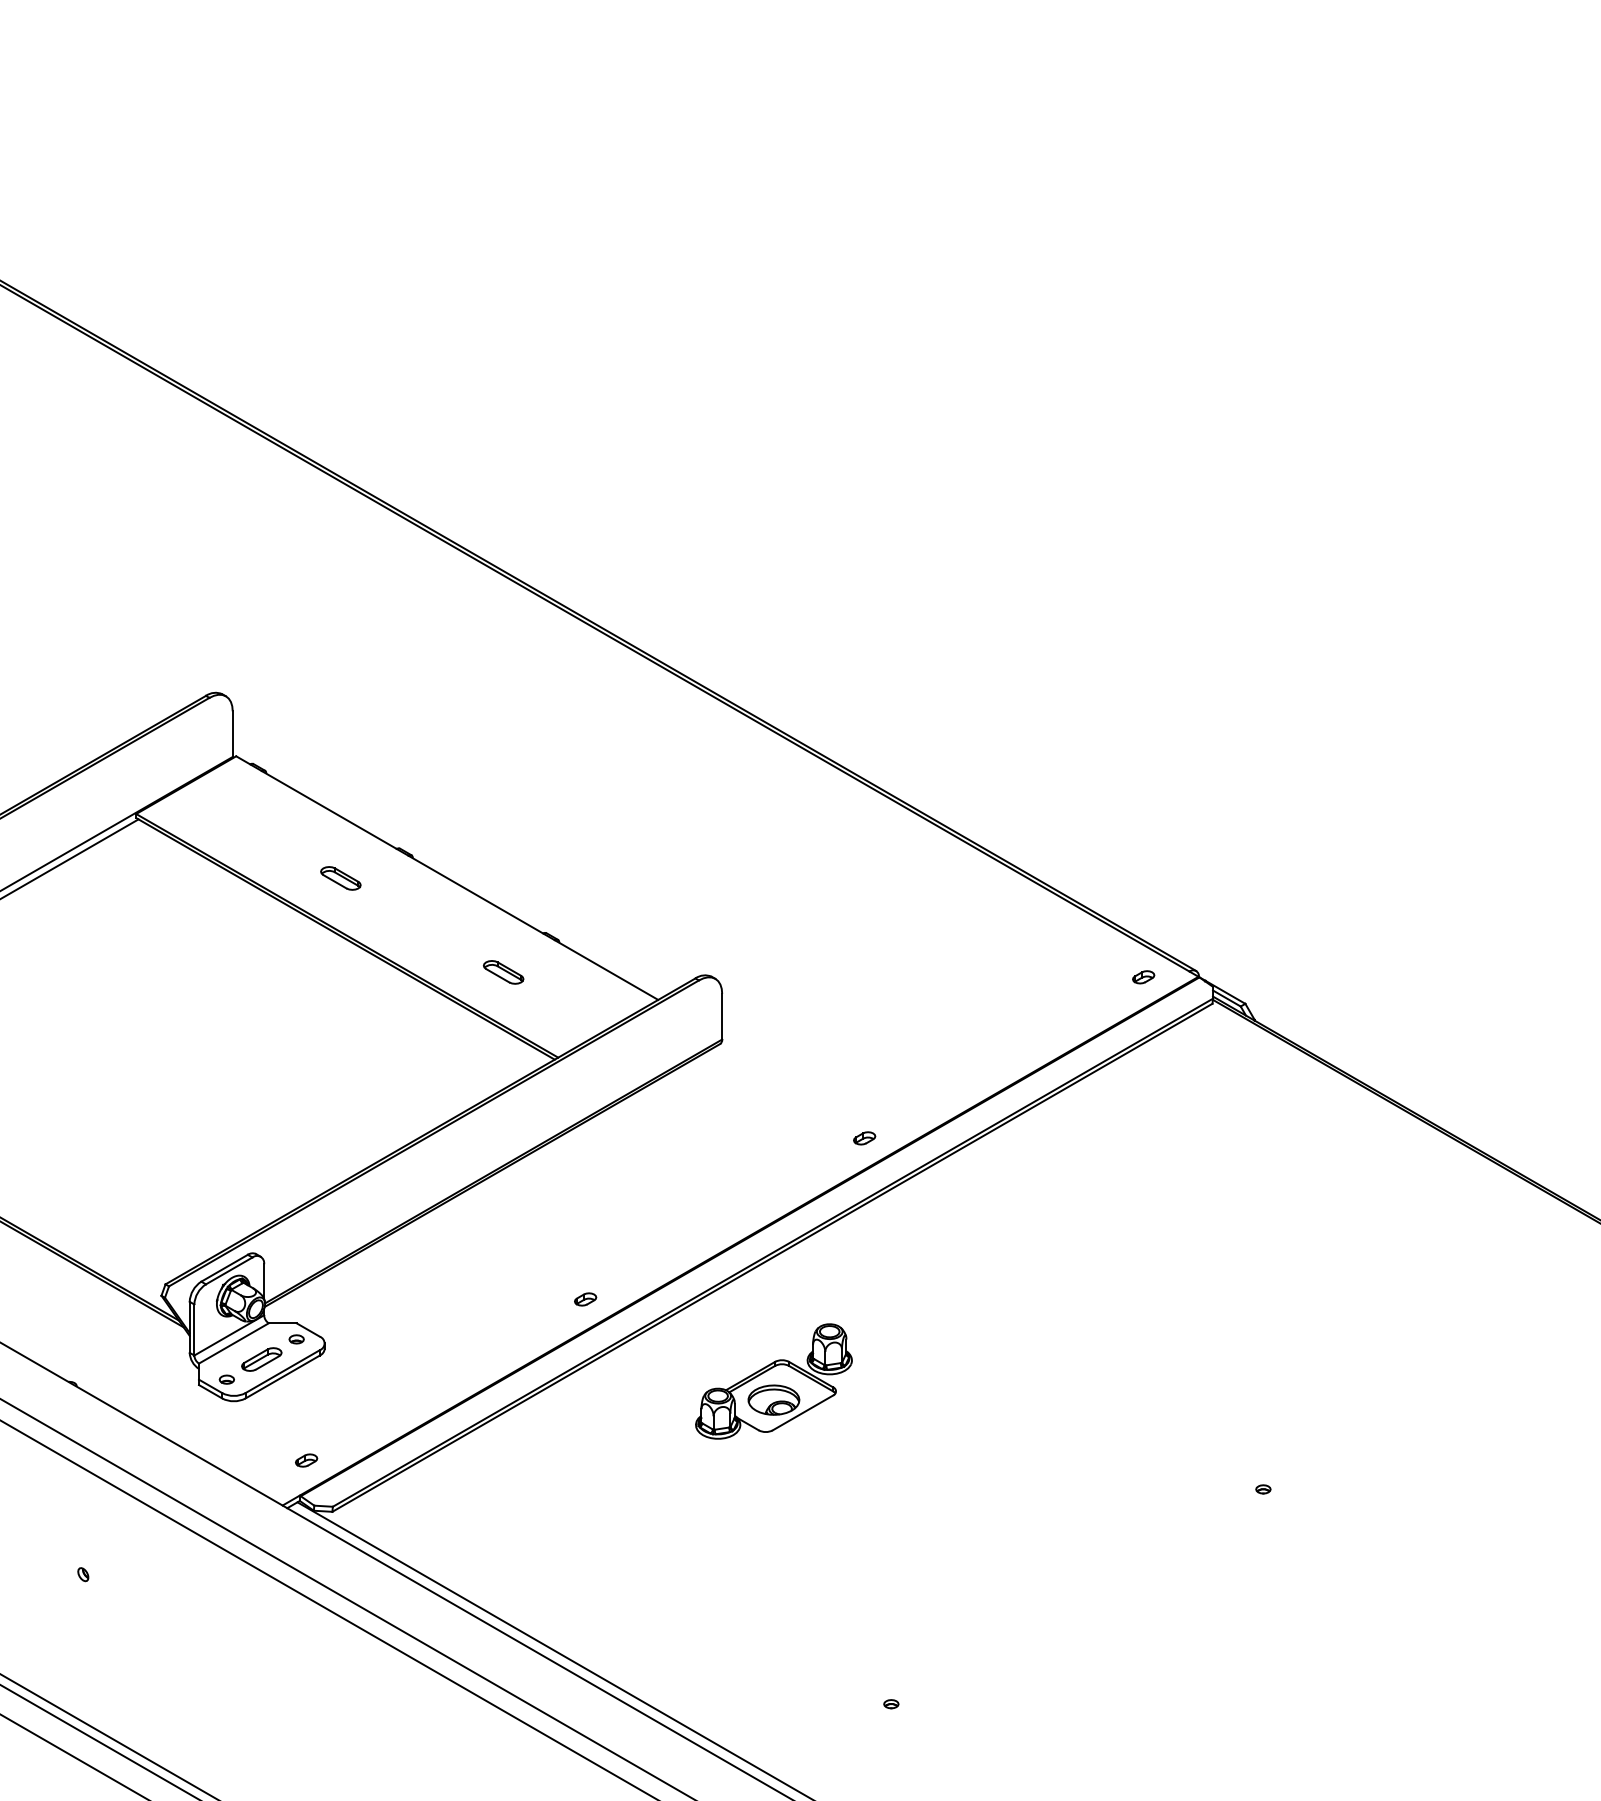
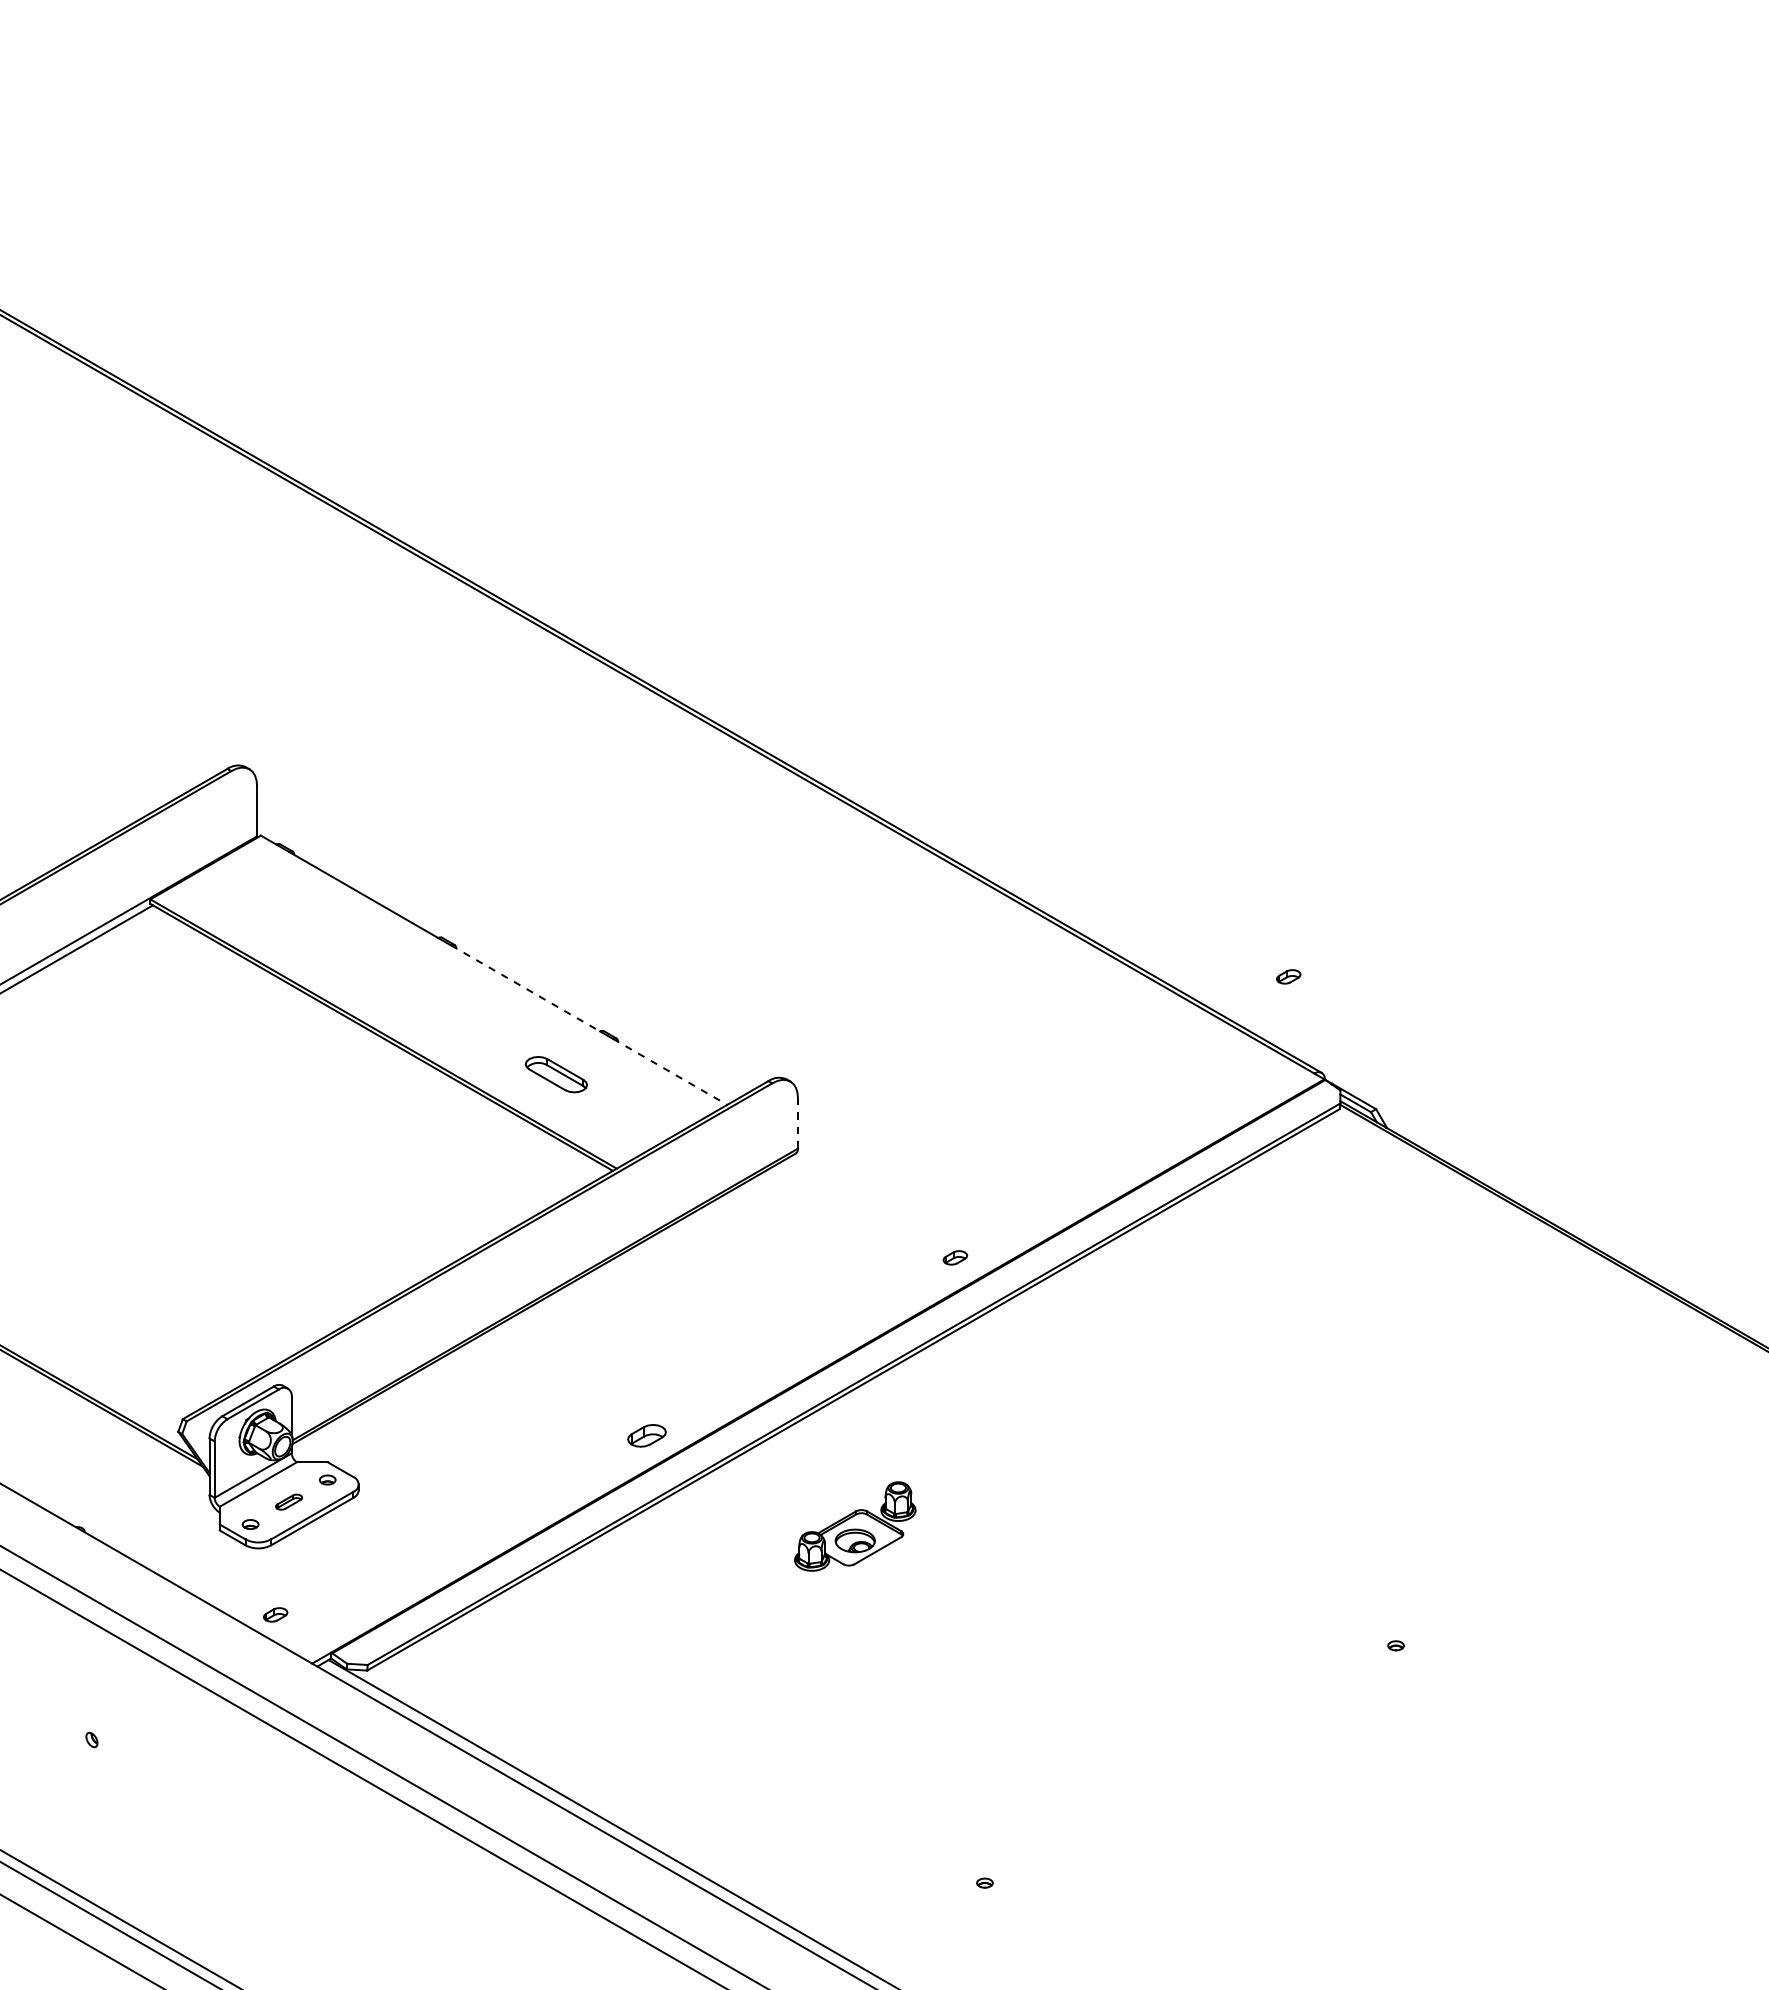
part: (340, 878) -> (376, 970), removed
line: (476, 894) -> (526, 988), solid -> dashed
line: (606, 970) -> (670, 1072), solid -> dashed
part: (503, 971) -> (556, 1073), size x1.4
part: (1143, 976) -> (1288, 976), moved
line: (721, 1015) -> (797, 1122), solid -> dashed
part: (585, 1299) -> (646, 1435), size x1.6
part: (261, 1358) -> (288, 1501), size x0.6
part: (774, 1381) -> (855, 1526), size x0.7
part: (306, 1460) -> (275, 1614), moved

